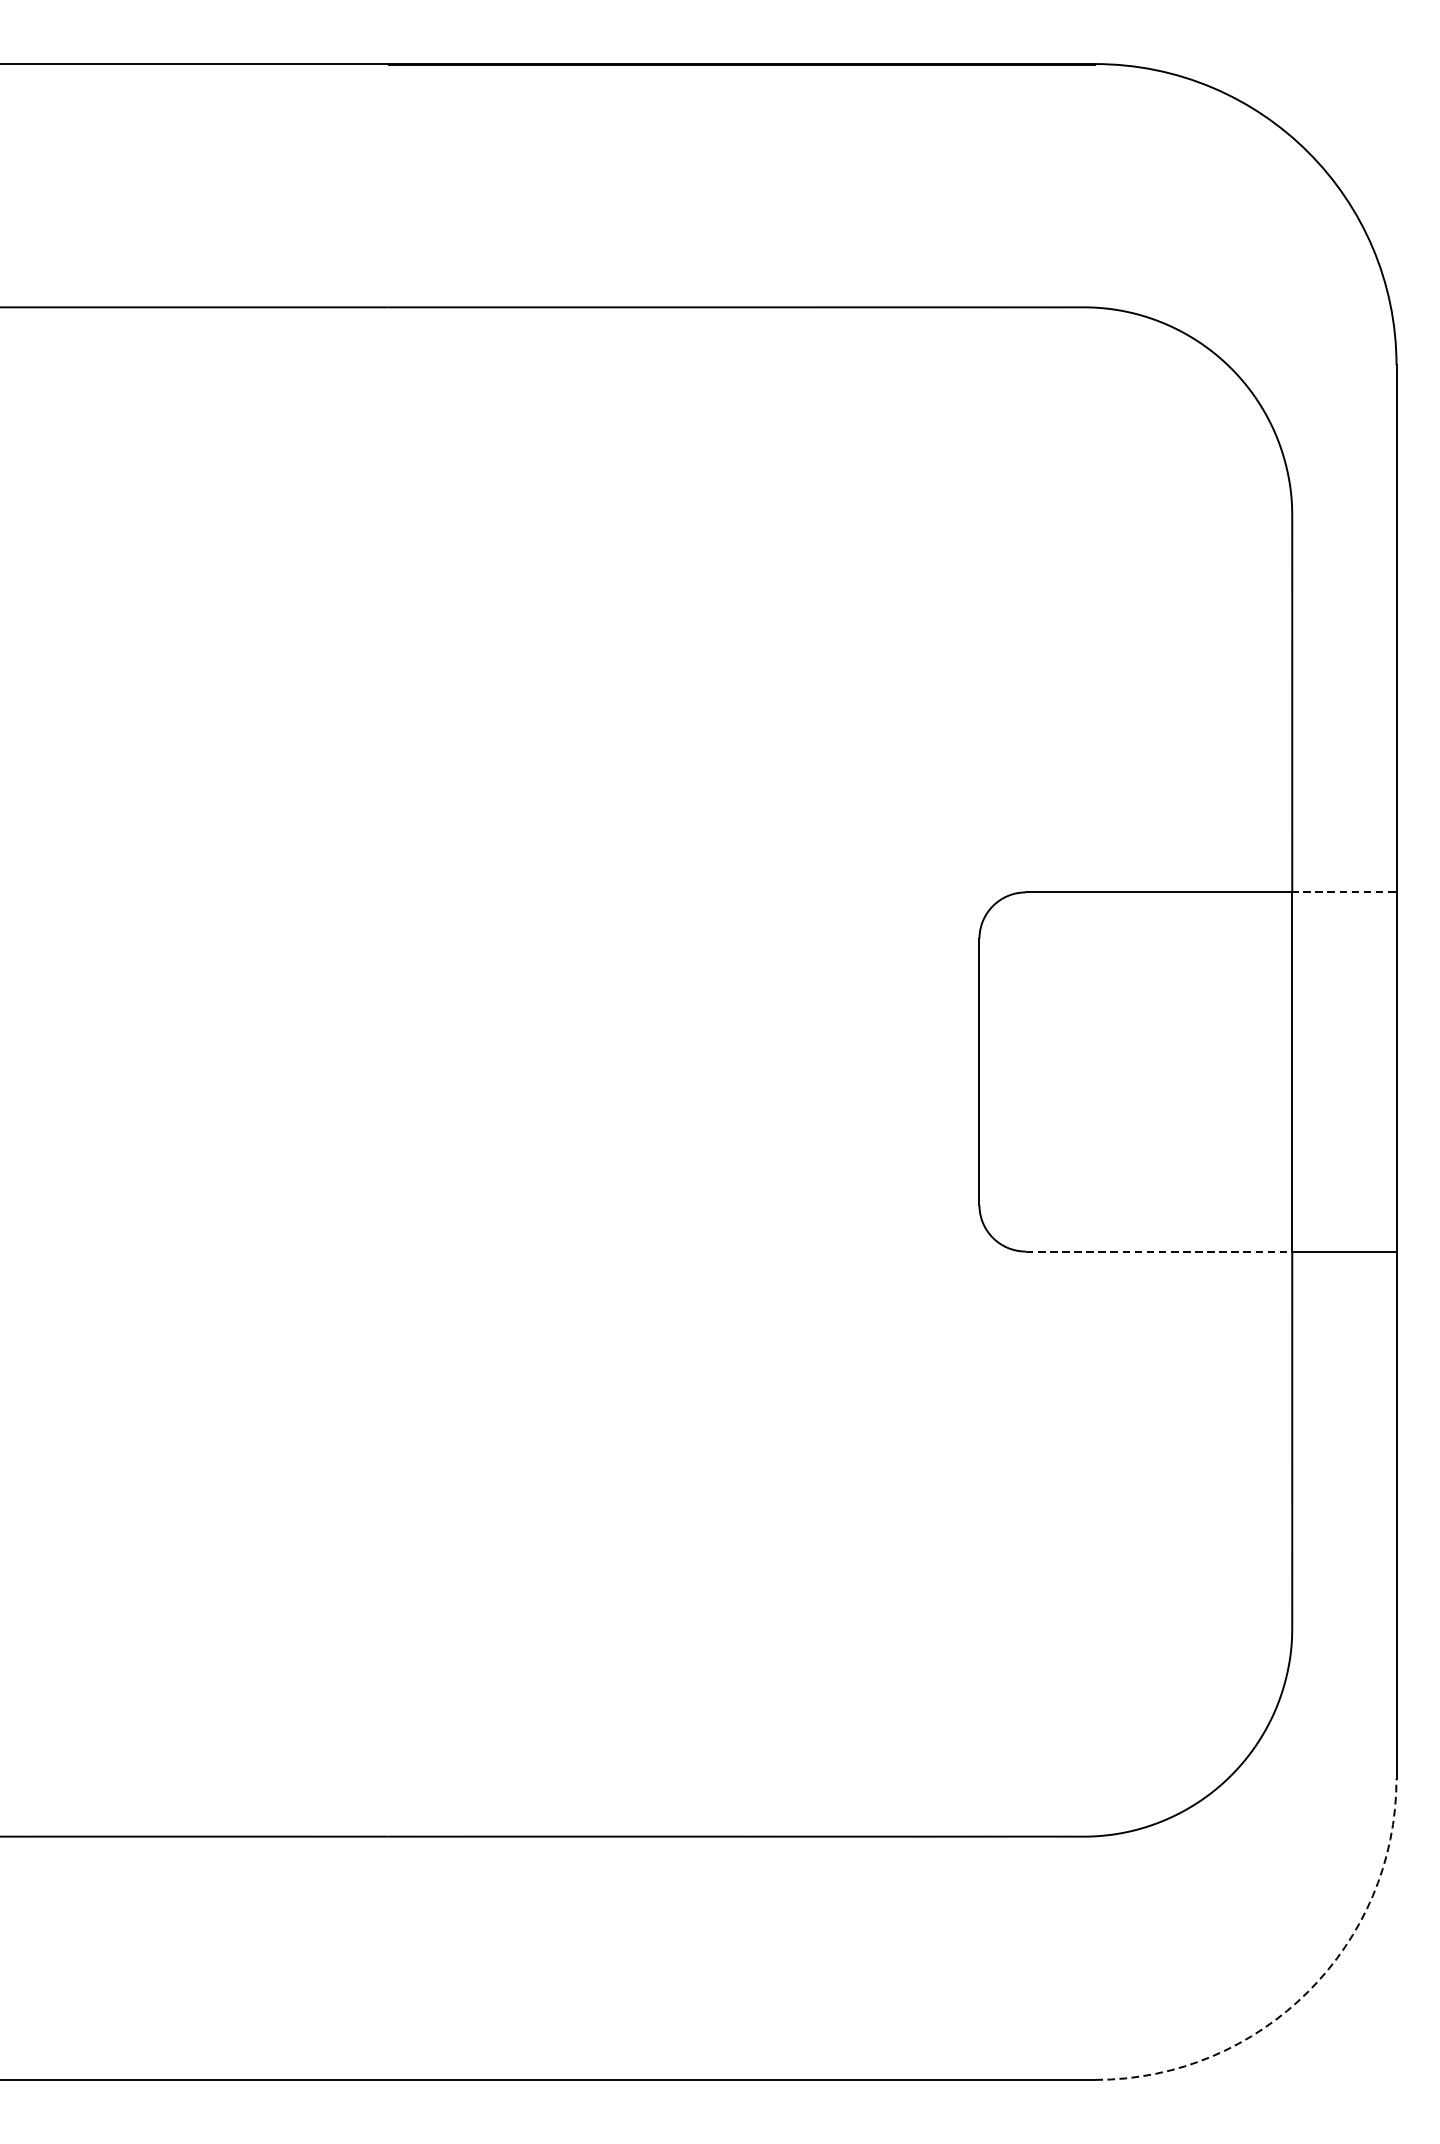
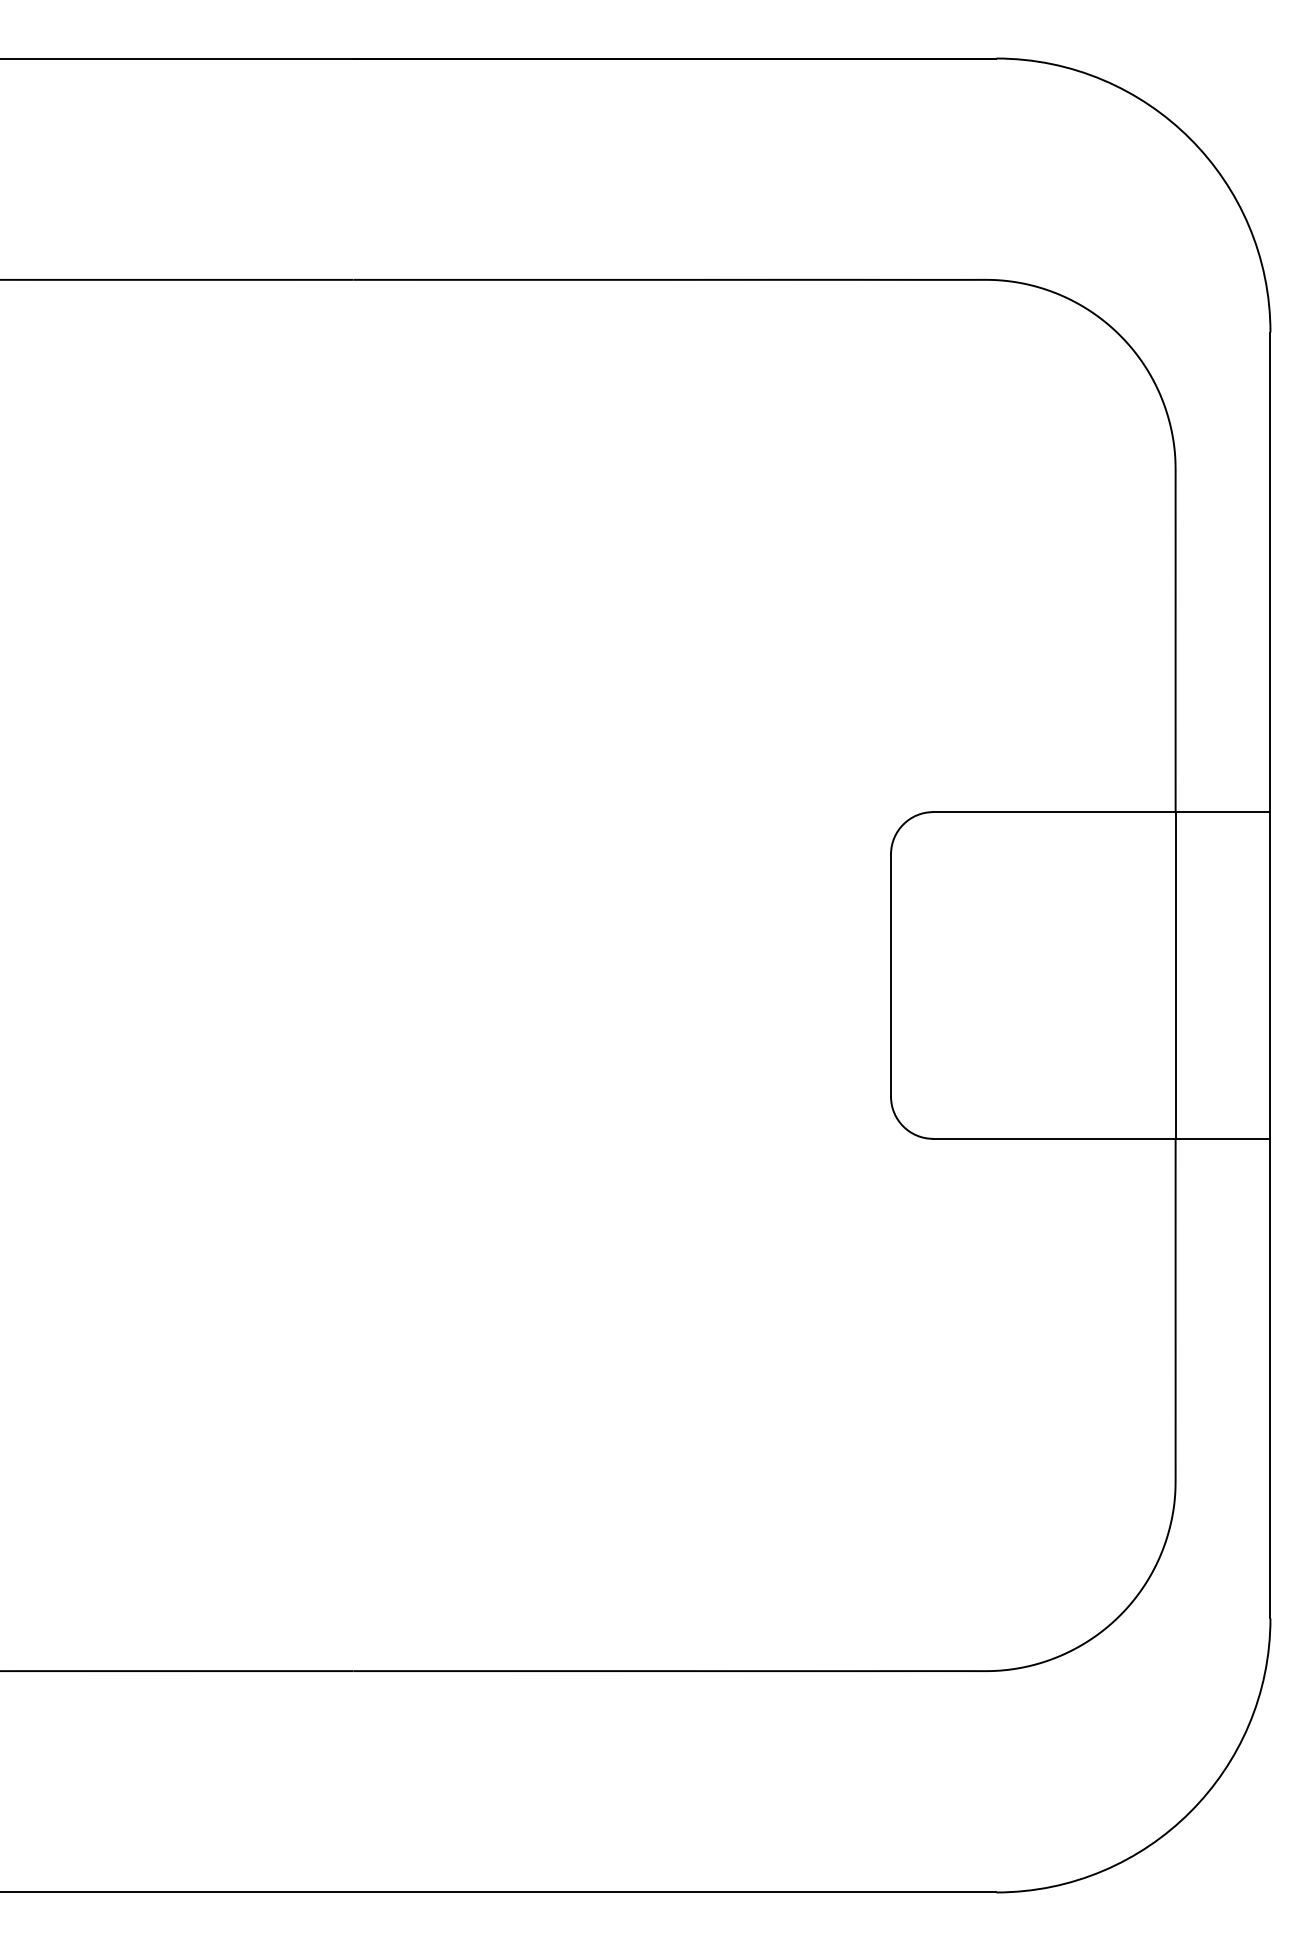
line: (1343, 892) -> (1222, 812), dashed -> solid
line: (1159, 1251) -> (1054, 1138), dashed -> solid
arc: (1308, 1992) -> (1190, 1812), dashed -> solid

